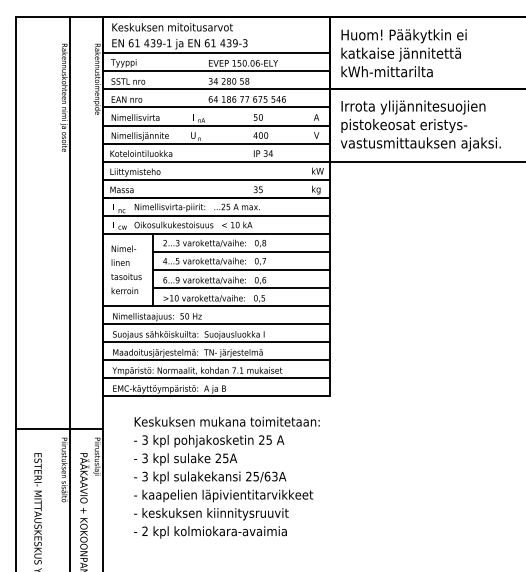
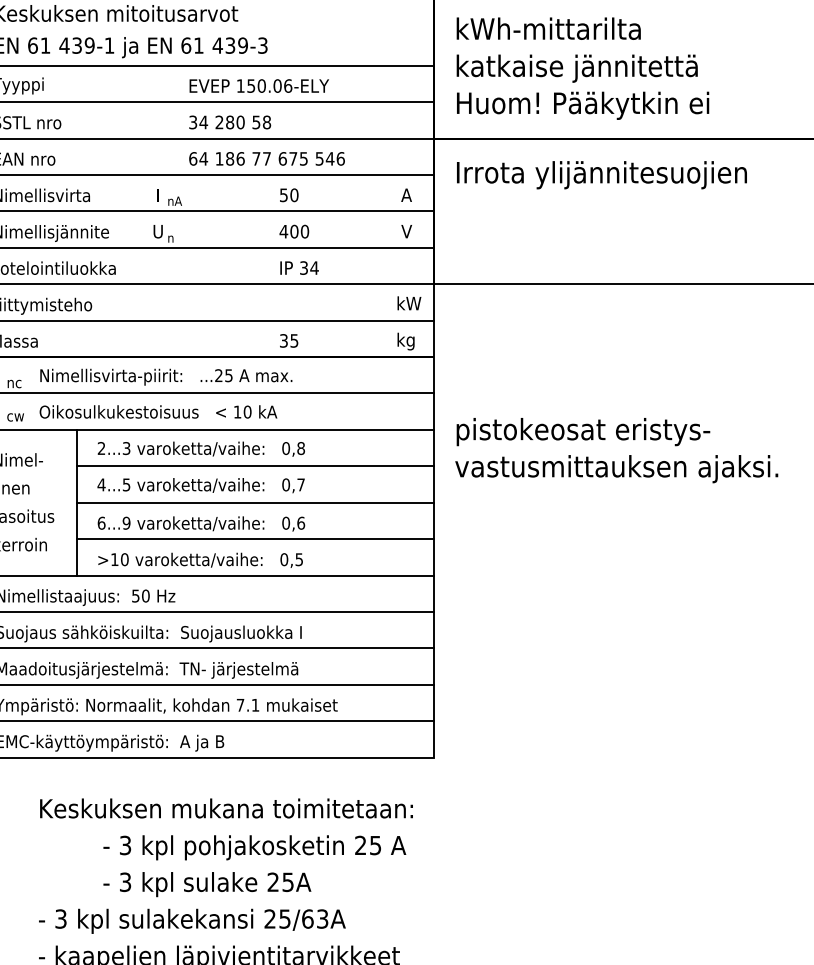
text: (403, 36) -> (581, 32), Huom! Pääkytkin ei -> kWh-mittarilta
text: (403, 73) -> (581, 106), kWh-mittarilta -> Huom! Pääkytkin ei
text: (420, 135) -> (616, 451), moved
text: (209, 450) -> (255, 866), moved

